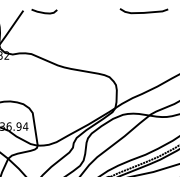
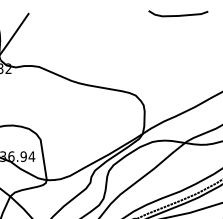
curve: (44, 12) -> (55, 15), removed

